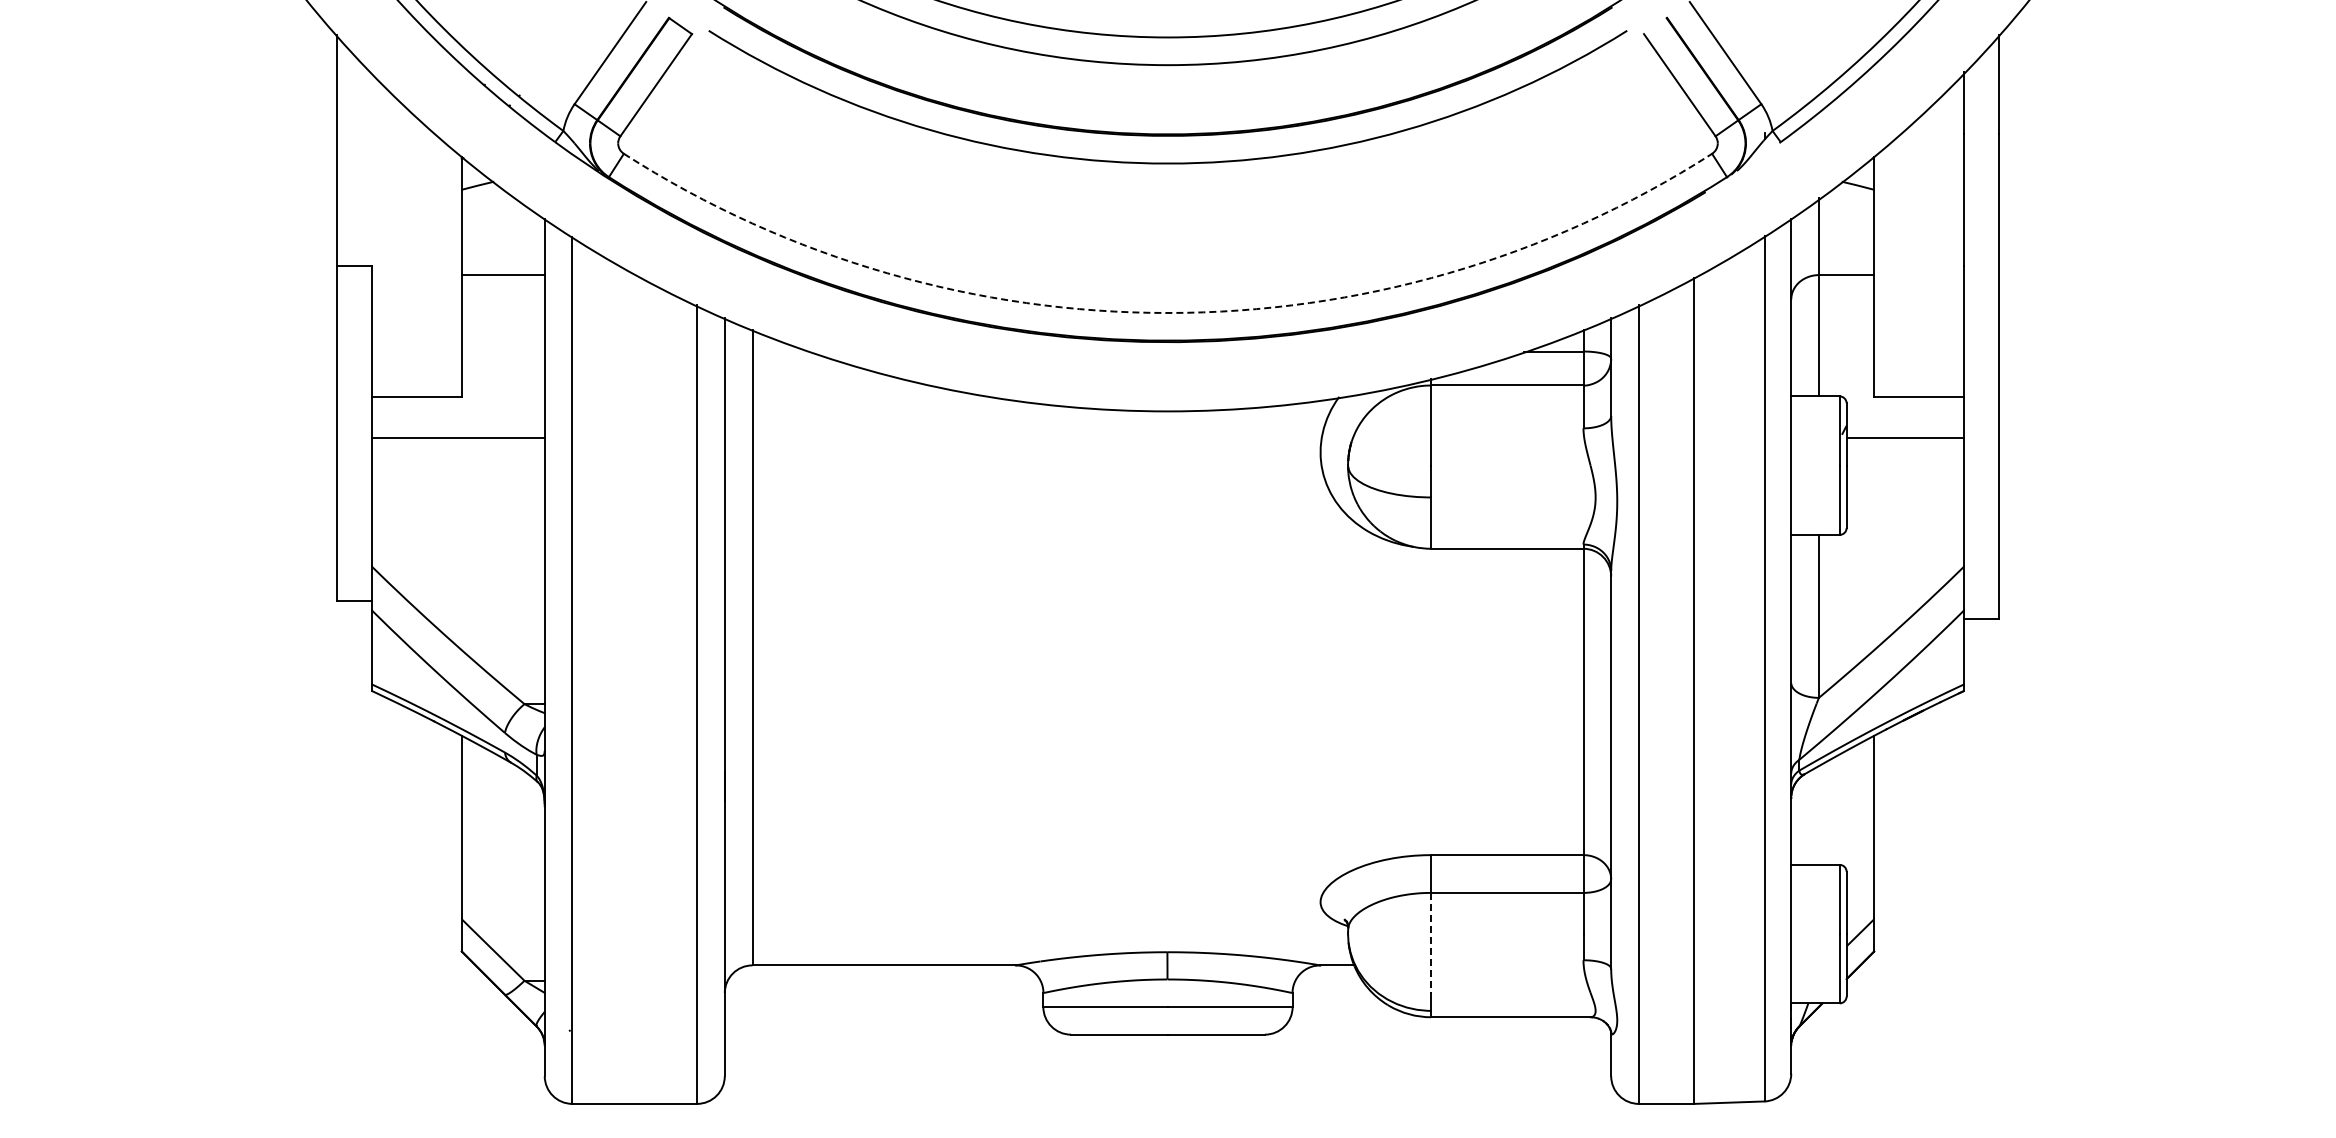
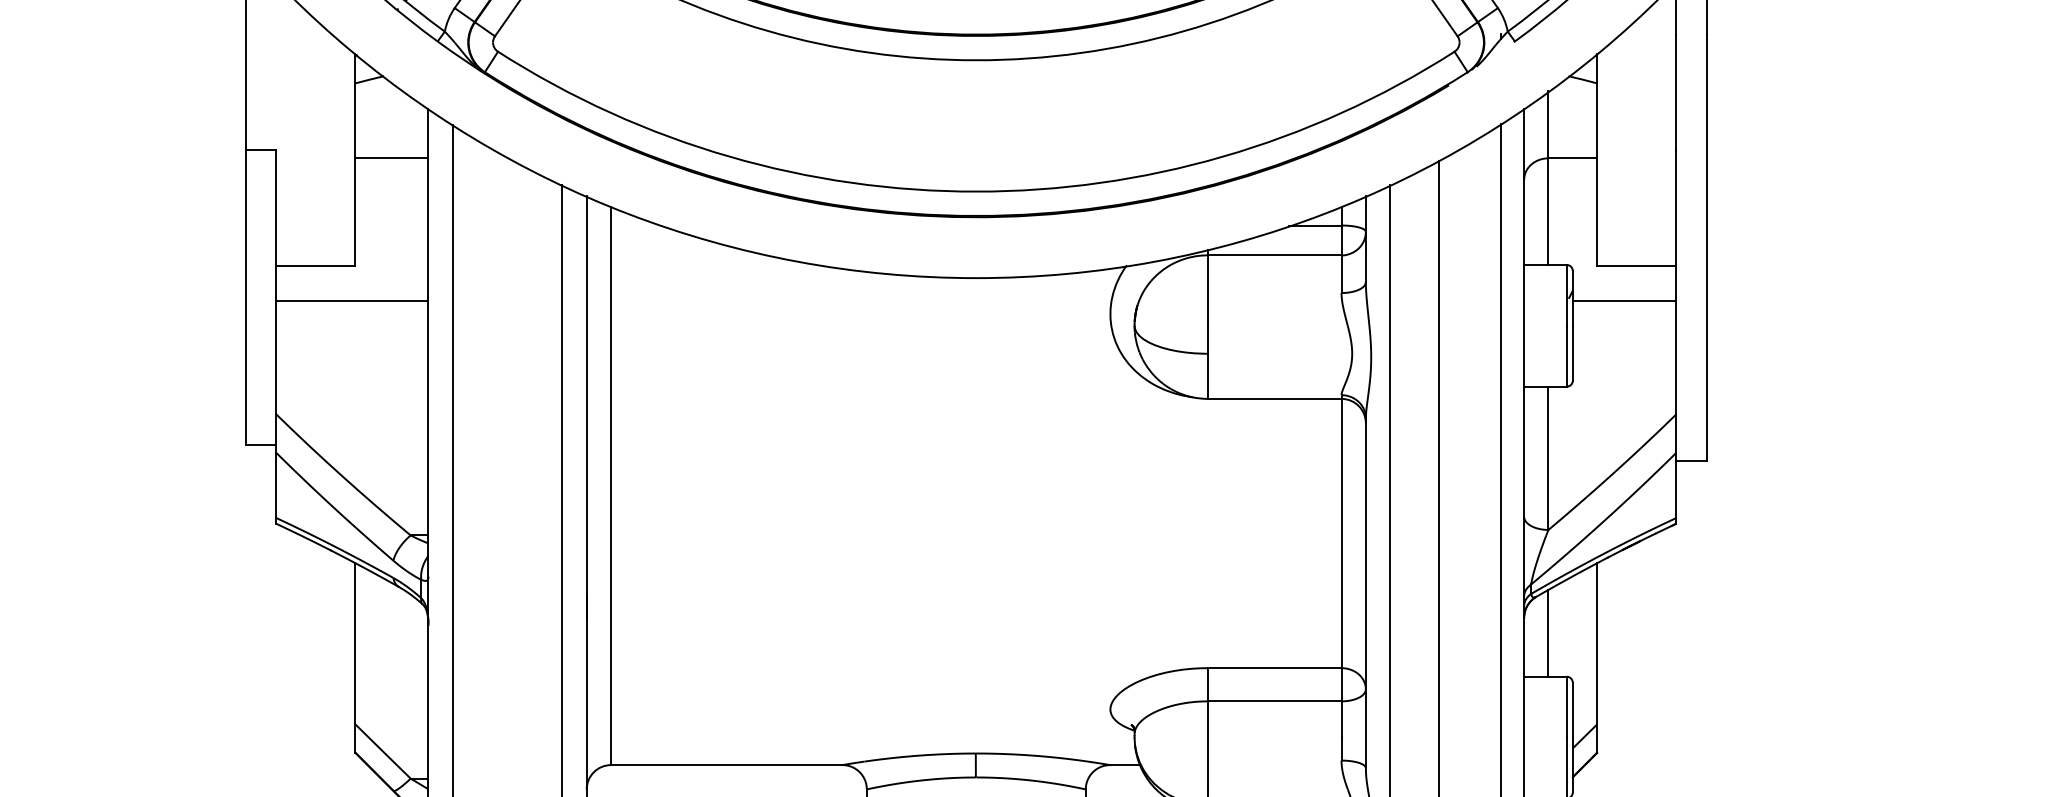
arc: (1167, 312) -> (975, 191), dashed -> solid
line: (1818, 815) -> (1548, 633), added
line: (1431, 942) -> (1207, 744), dashed -> solid

